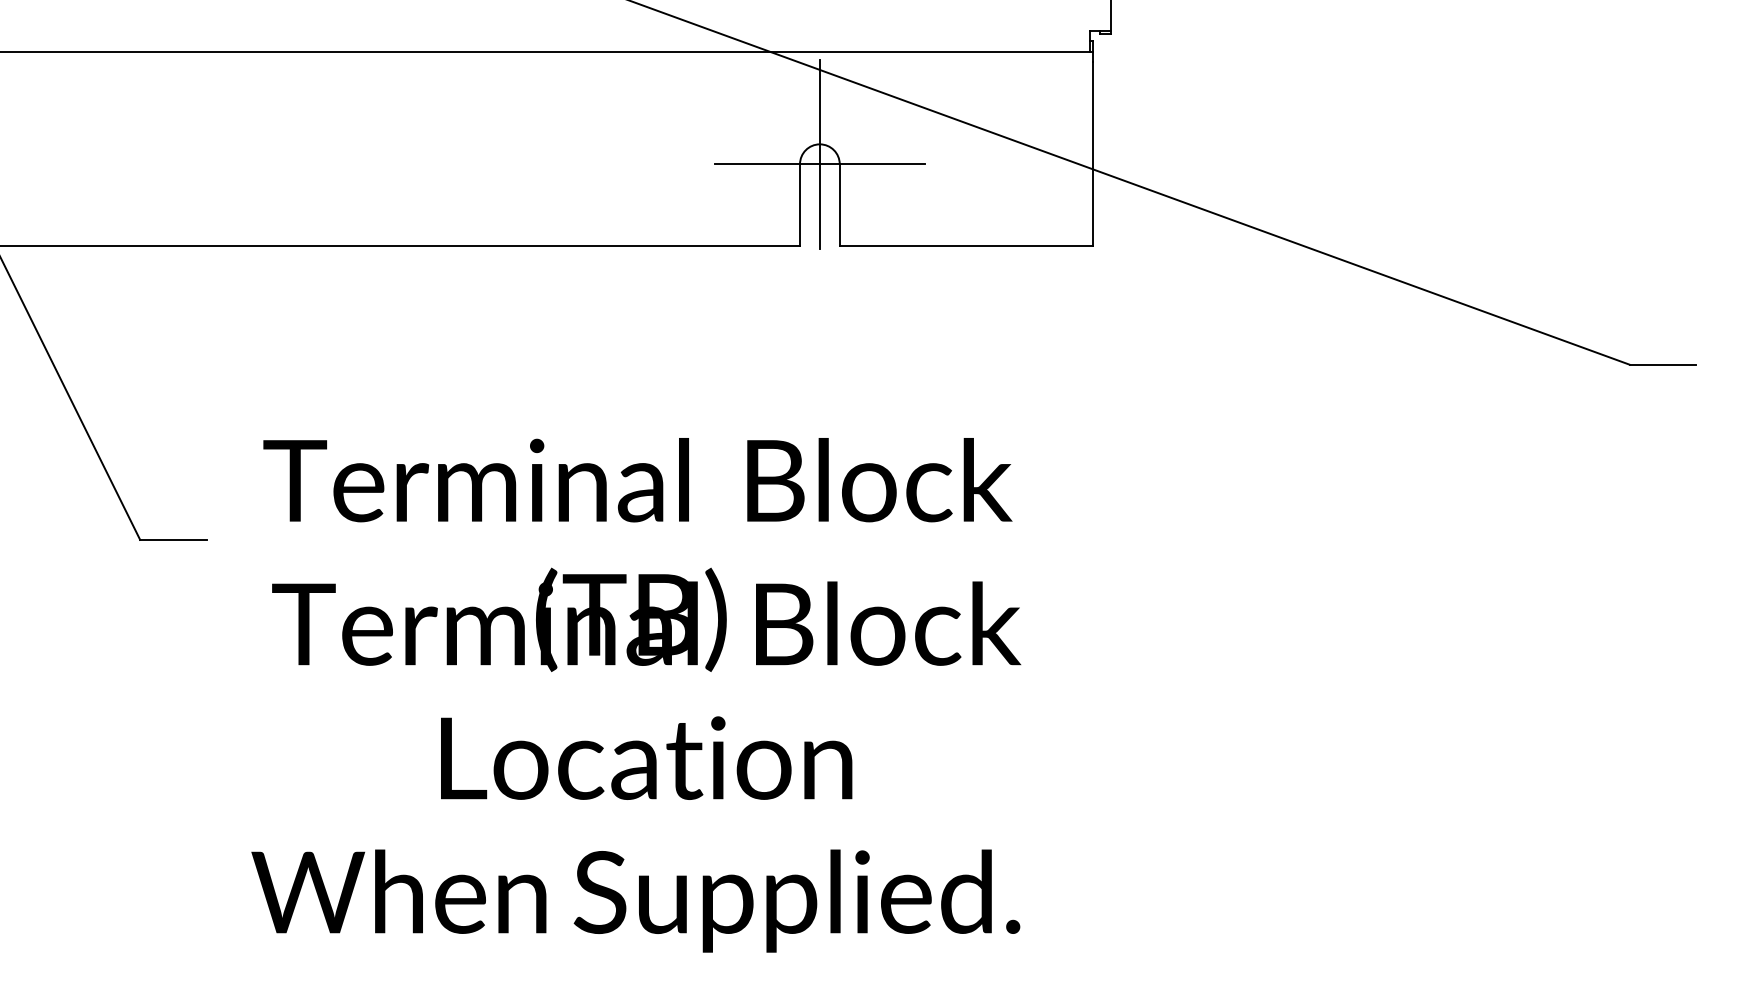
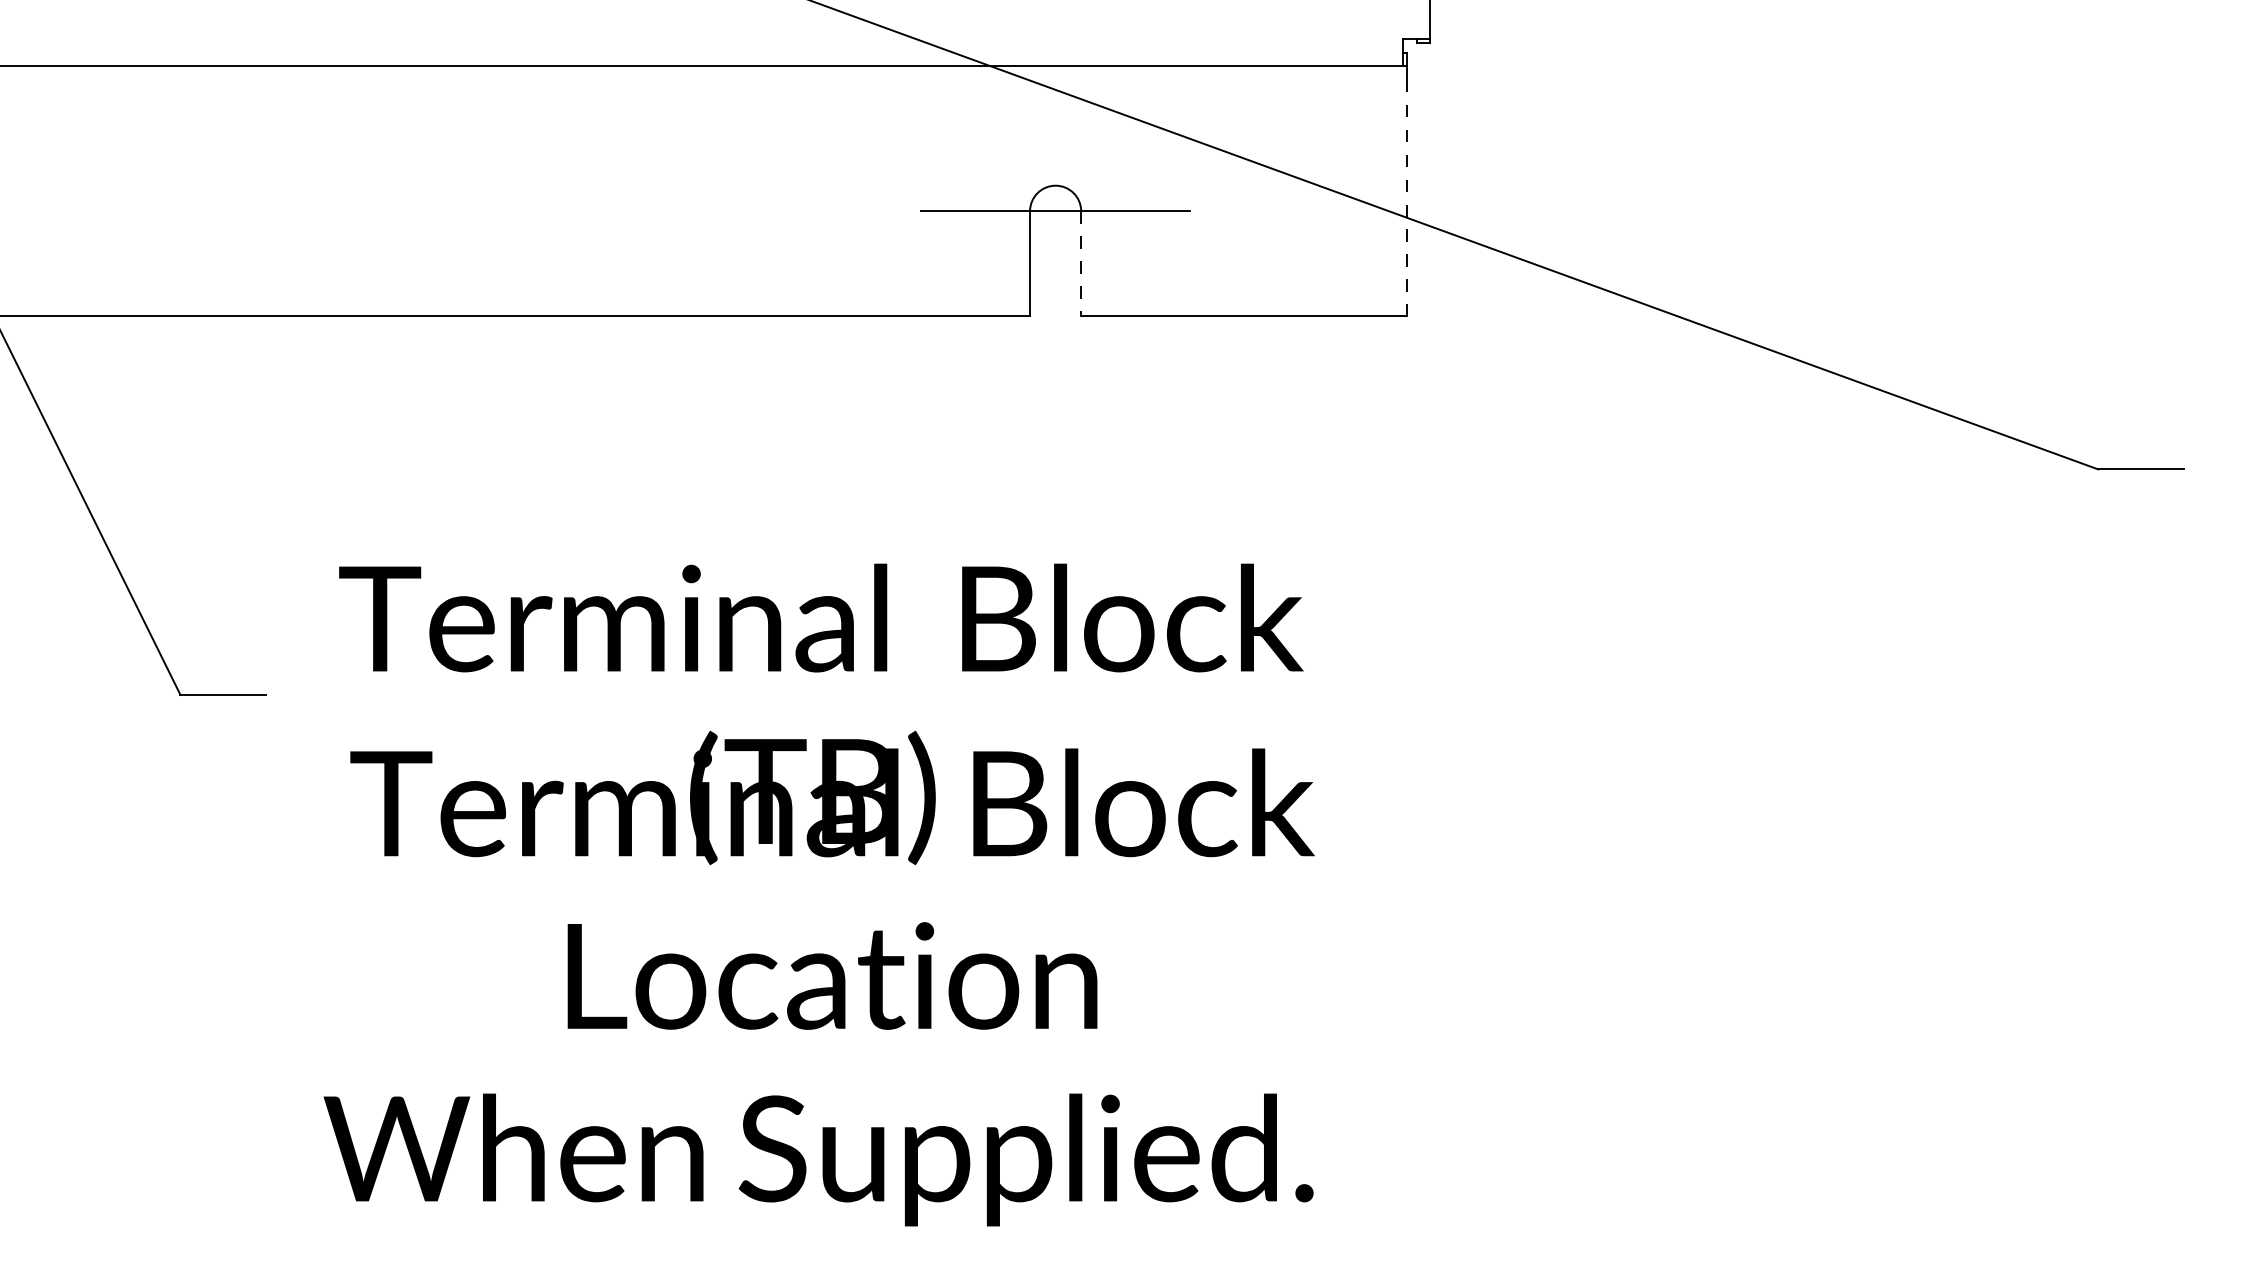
line: (1092, 153) -> (1406, 197), solid -> dashed
line: (819, 154) -> (1055, 198), removed
line: (839, 204) -> (1080, 263), solid -> dashed

